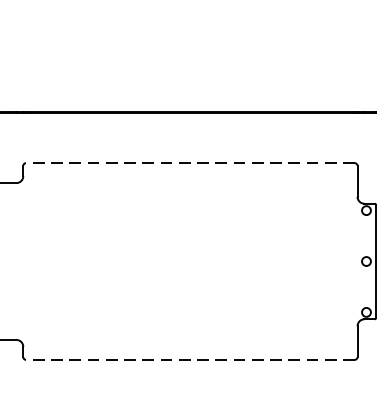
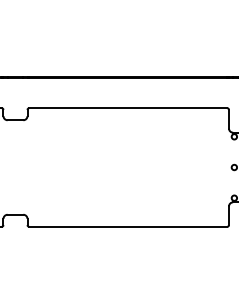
line: (189, 163) -> (127, 108), dashed -> solid
line: (189, 359) -> (127, 226), dashed -> solid

